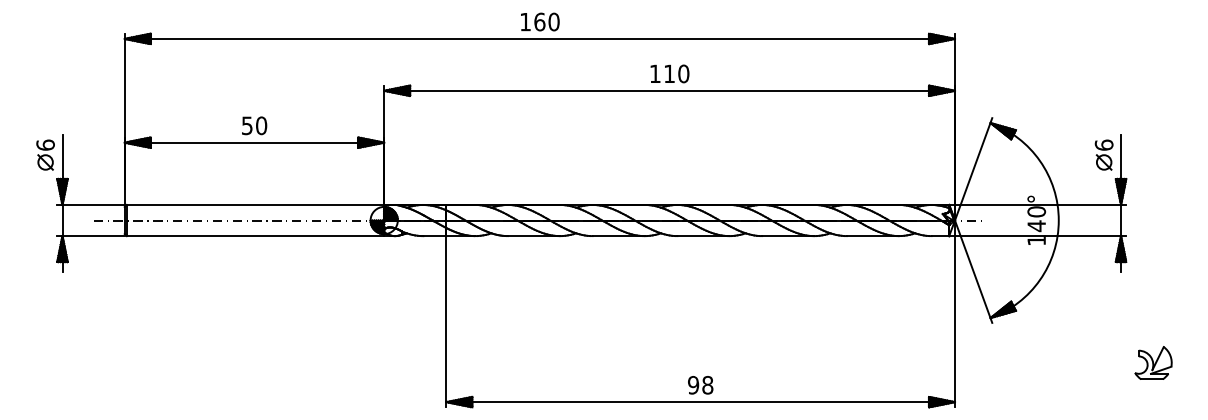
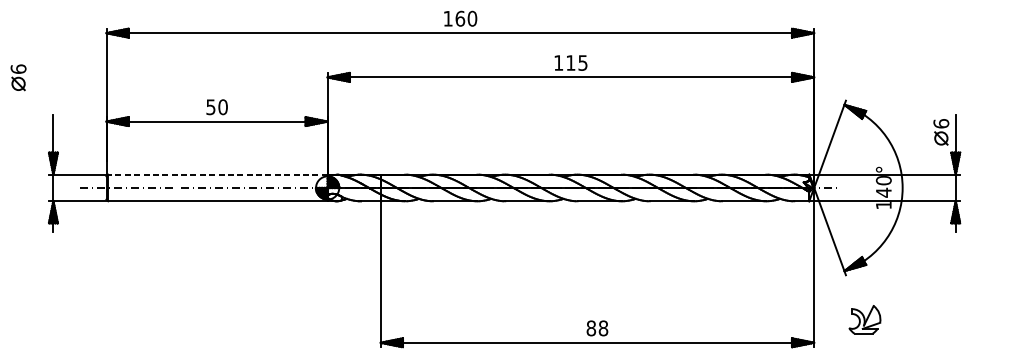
text: (683, 73) -> (582, 62), 110 -> 115
part: (45, 154) -> (18, 77), moved
line: (255, 204) -> (217, 174), solid -> dashed
part: (1153, 362) -> (864, 319), moved
text: (693, 385) -> (591, 328), 98 -> 88

